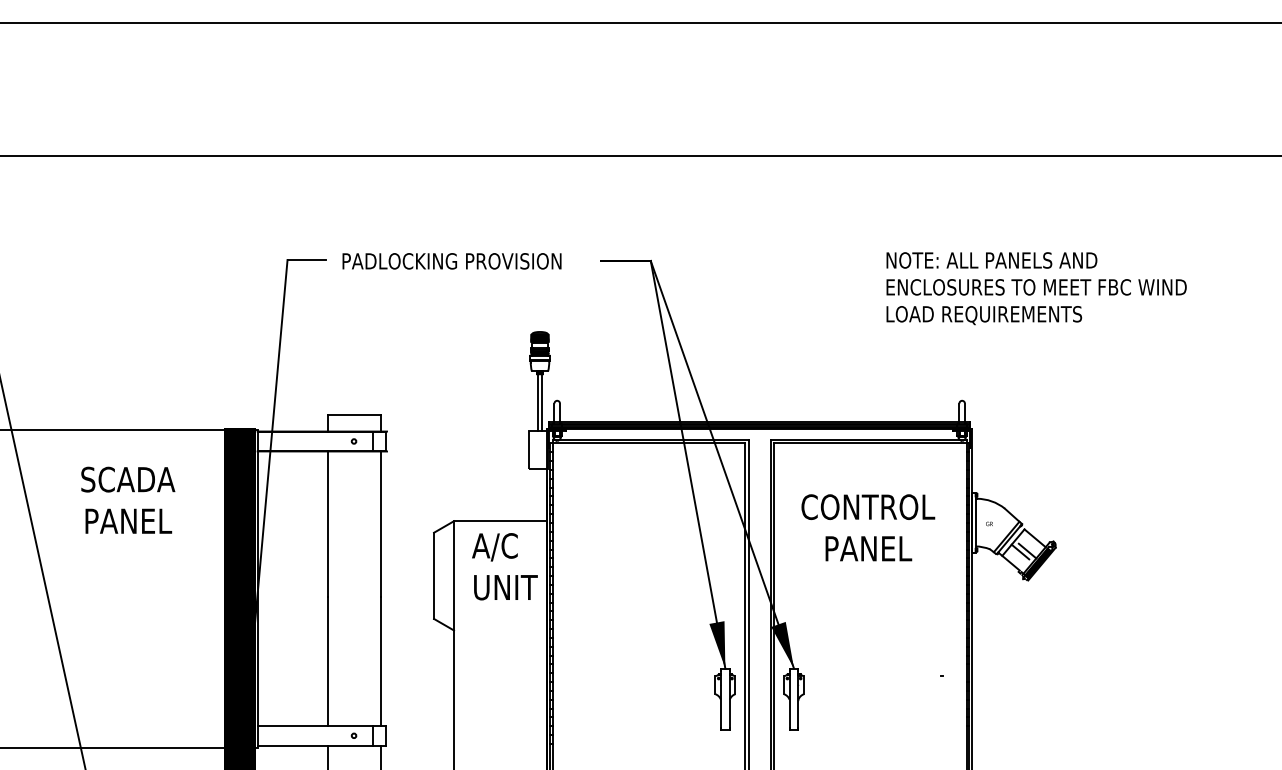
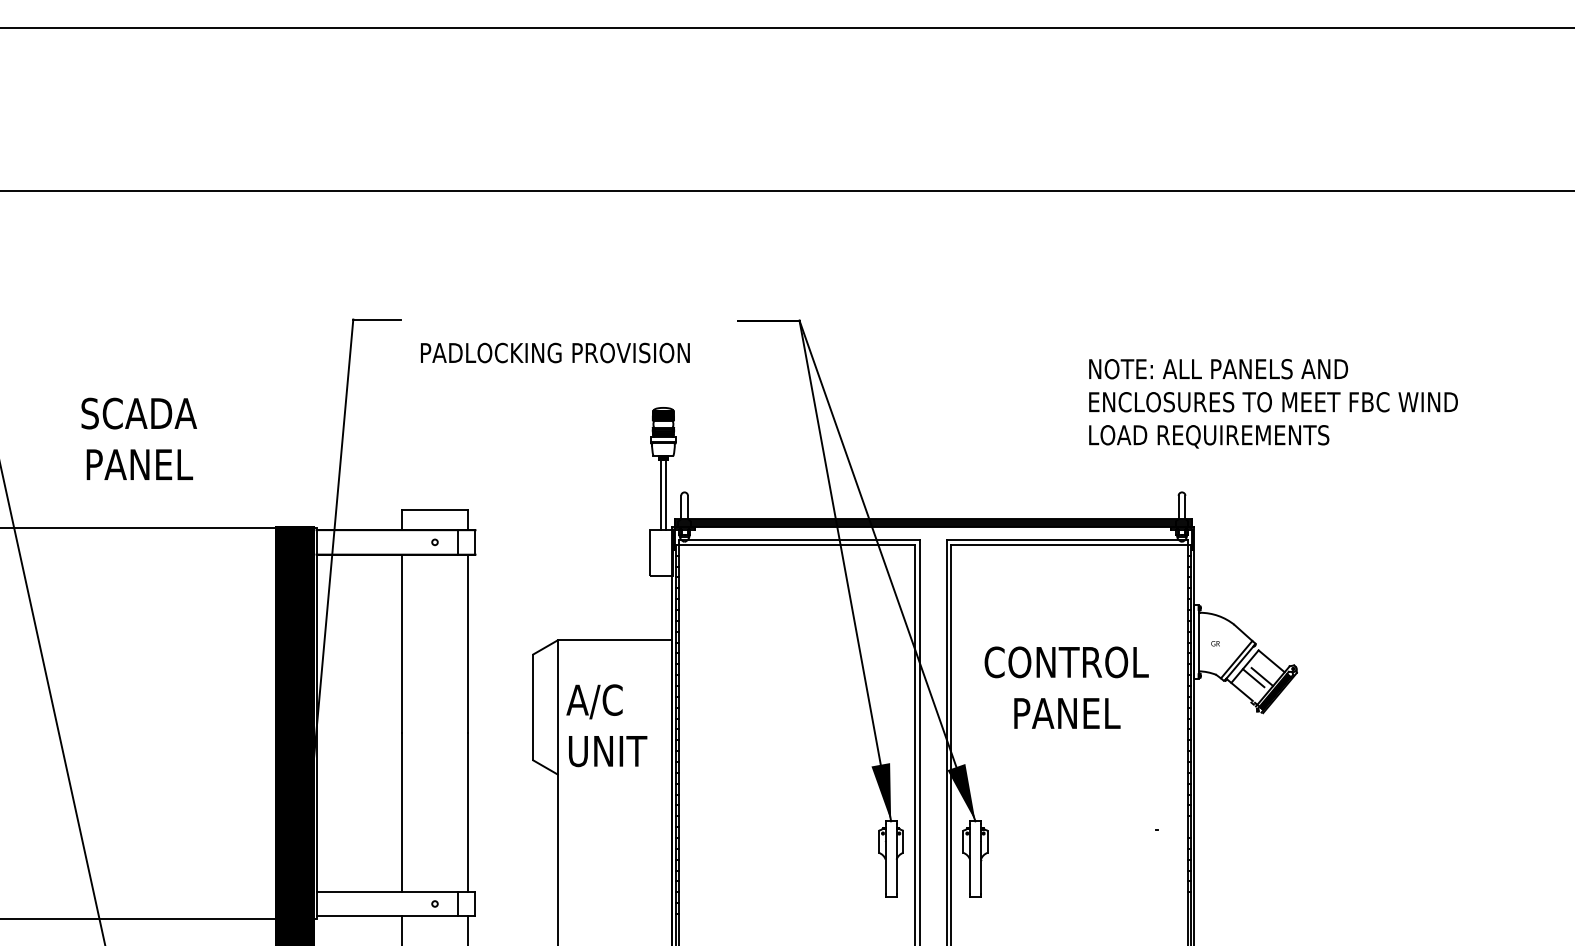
text: (451, 261) -> (554, 353), moved
text: (1036, 288) -> (1273, 403), moved
text: (128, 499) -> (139, 437), moved
text: (868, 527) -> (1066, 687), moved
text: (504, 566) -> (606, 725), moved

